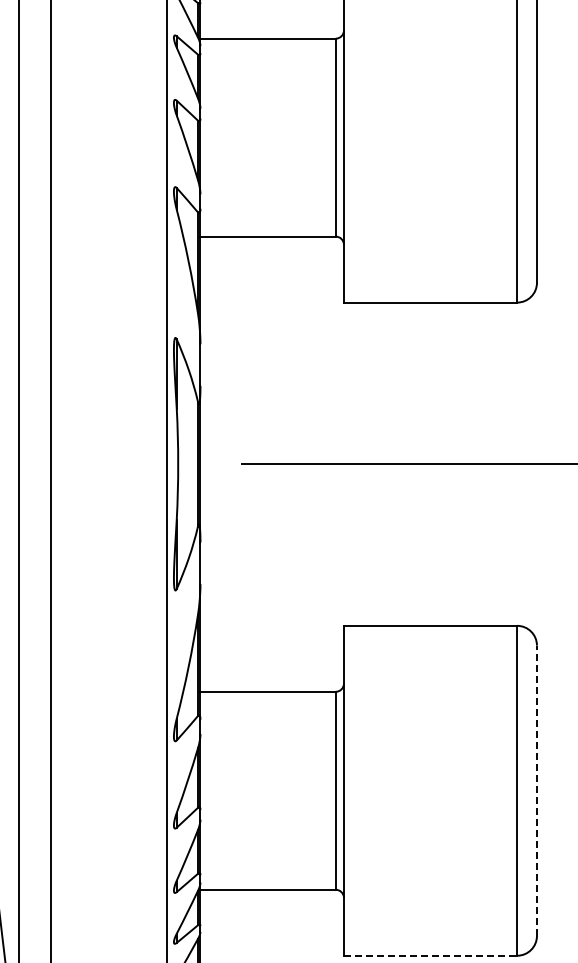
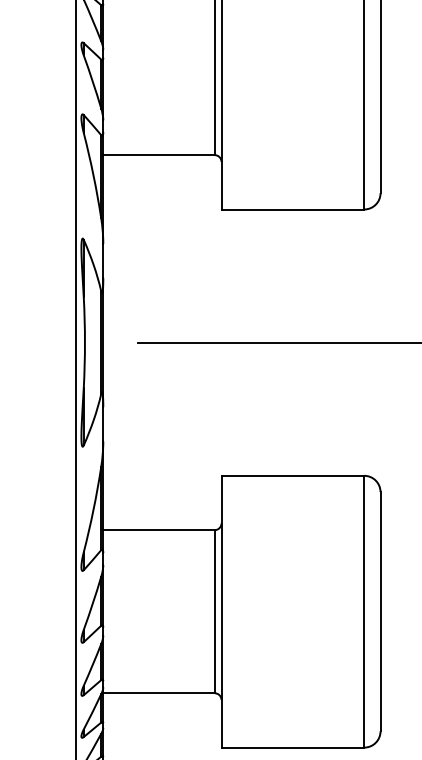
line: (536, 790) -> (380, 611), dashed -> solid
line: (430, 955) -> (292, 747), dashed -> solid

